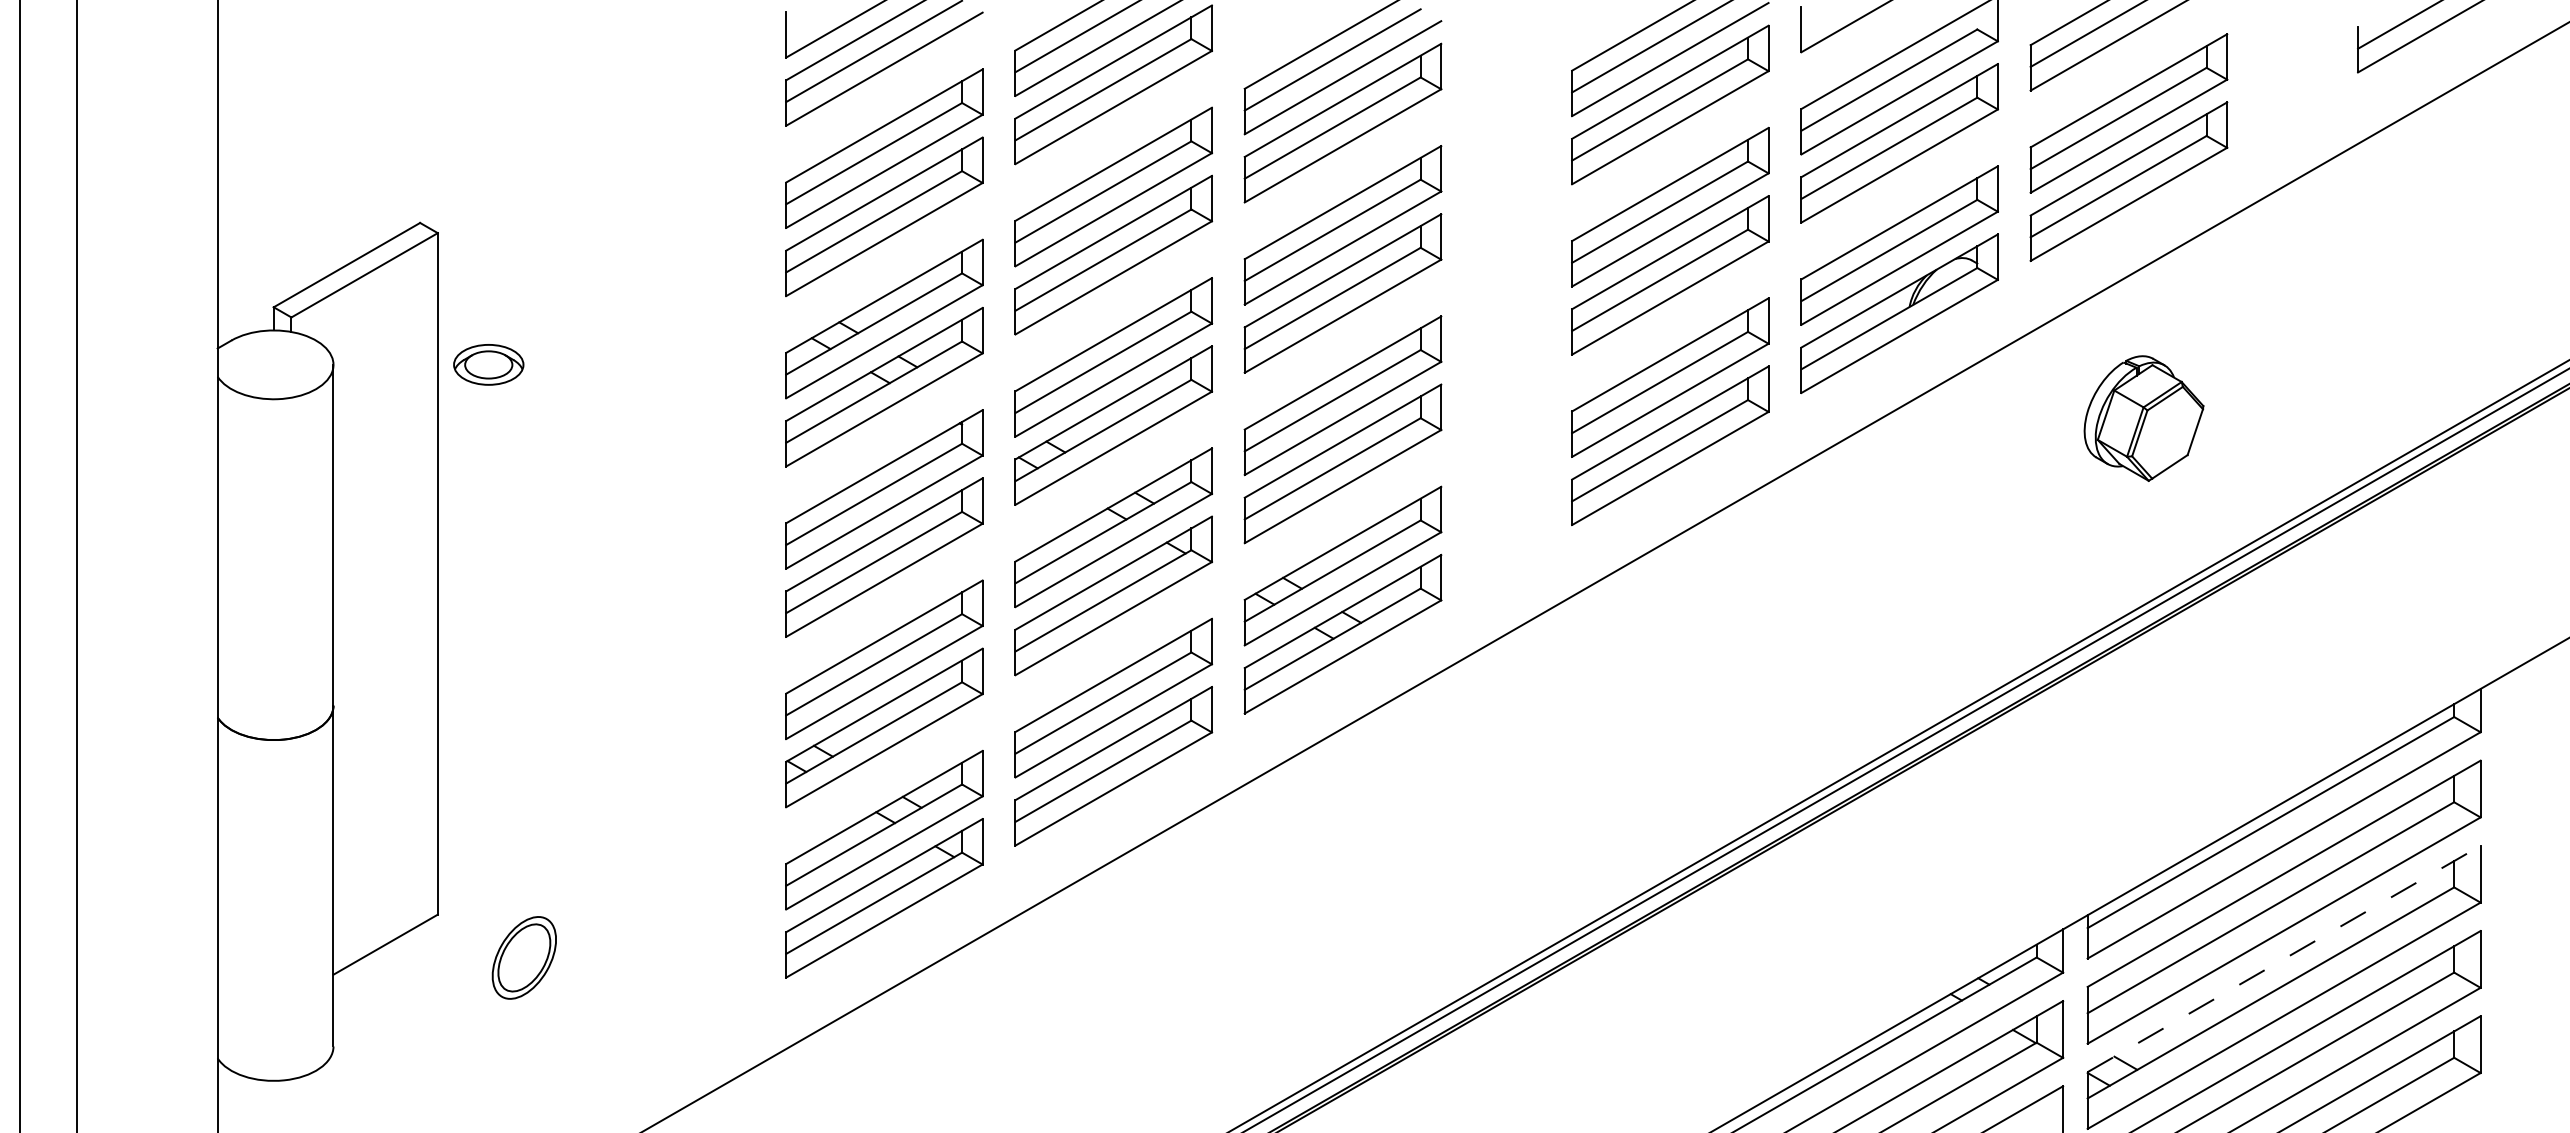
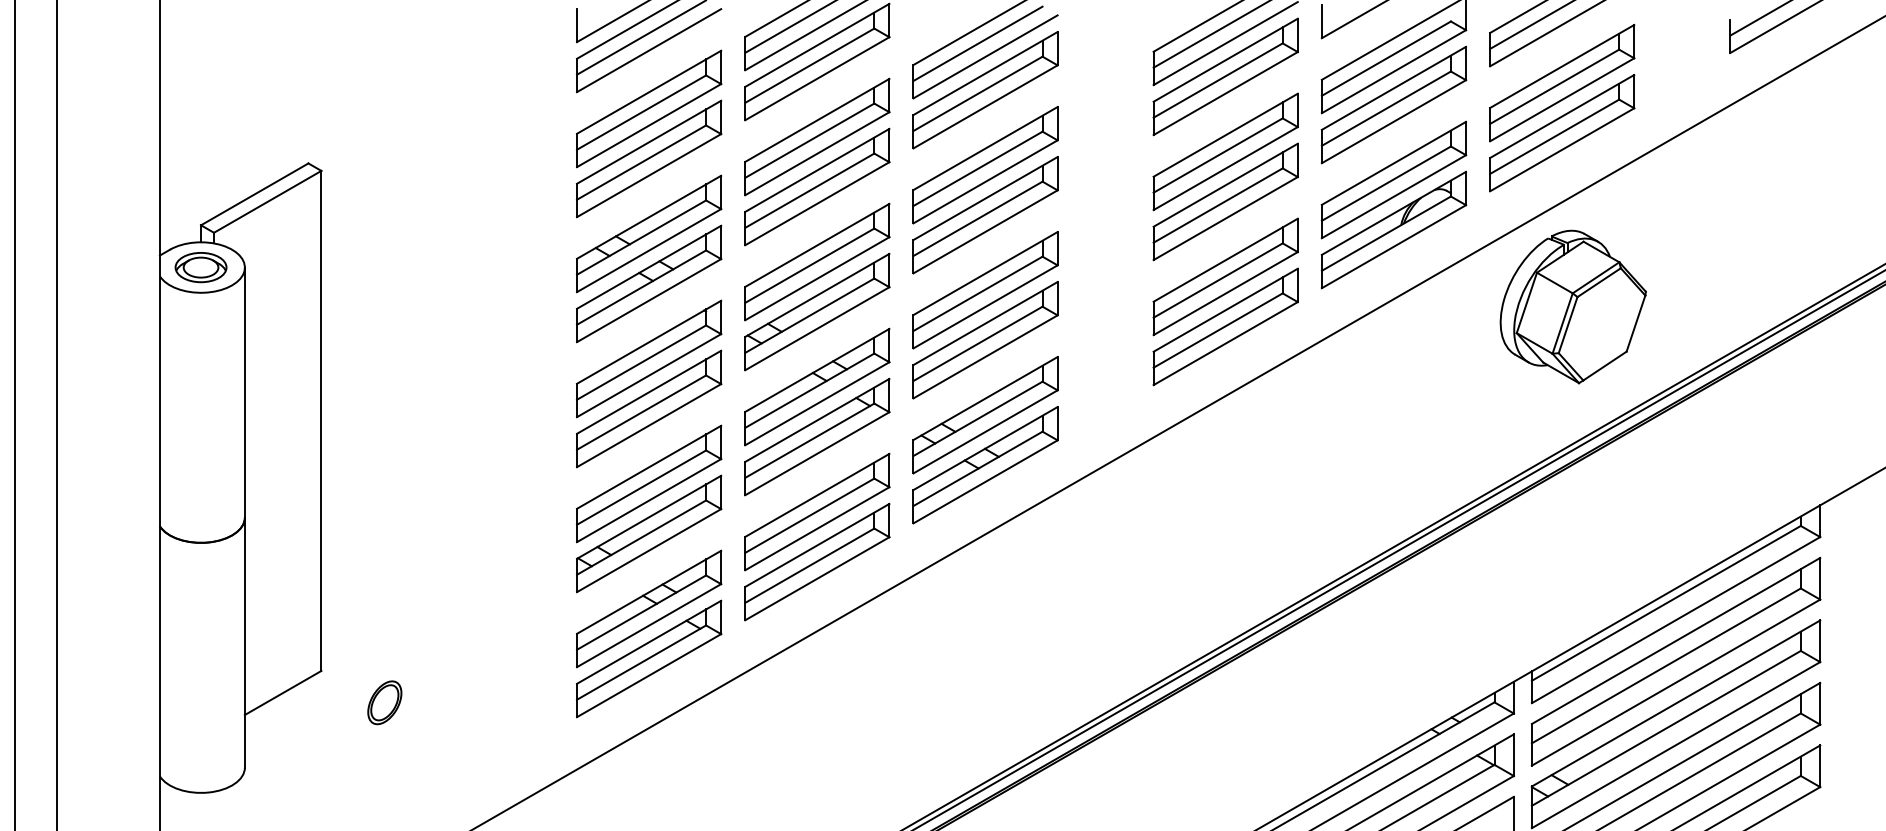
part: (488, 364) -> (200, 267), moved
part: (2143, 418) -> (1572, 306), size x1.67
part: (523, 958) -> (384, 703), size x0.71
line: (2284, 959) -> (1676, 703), dashed -> solid

